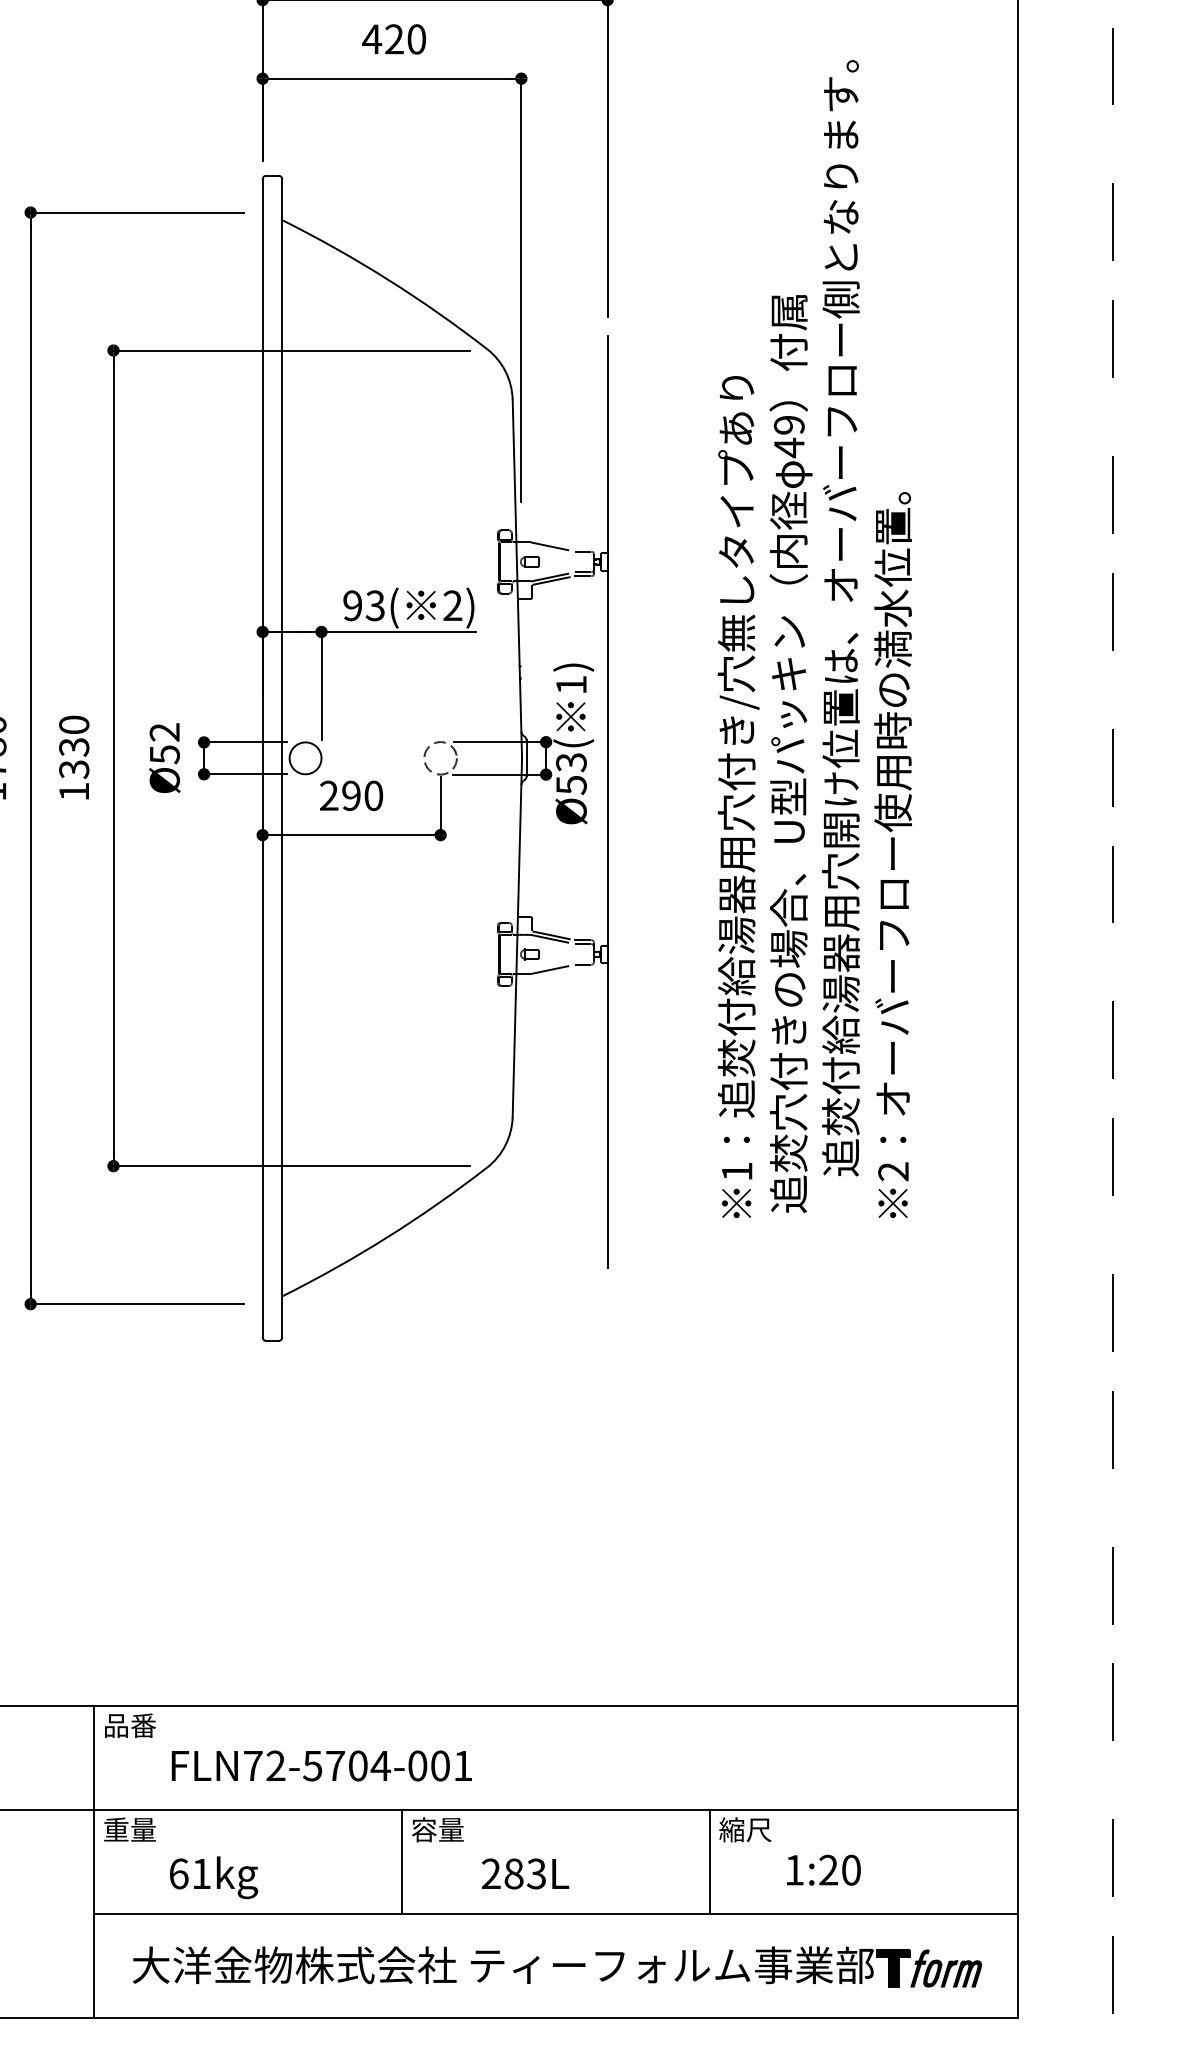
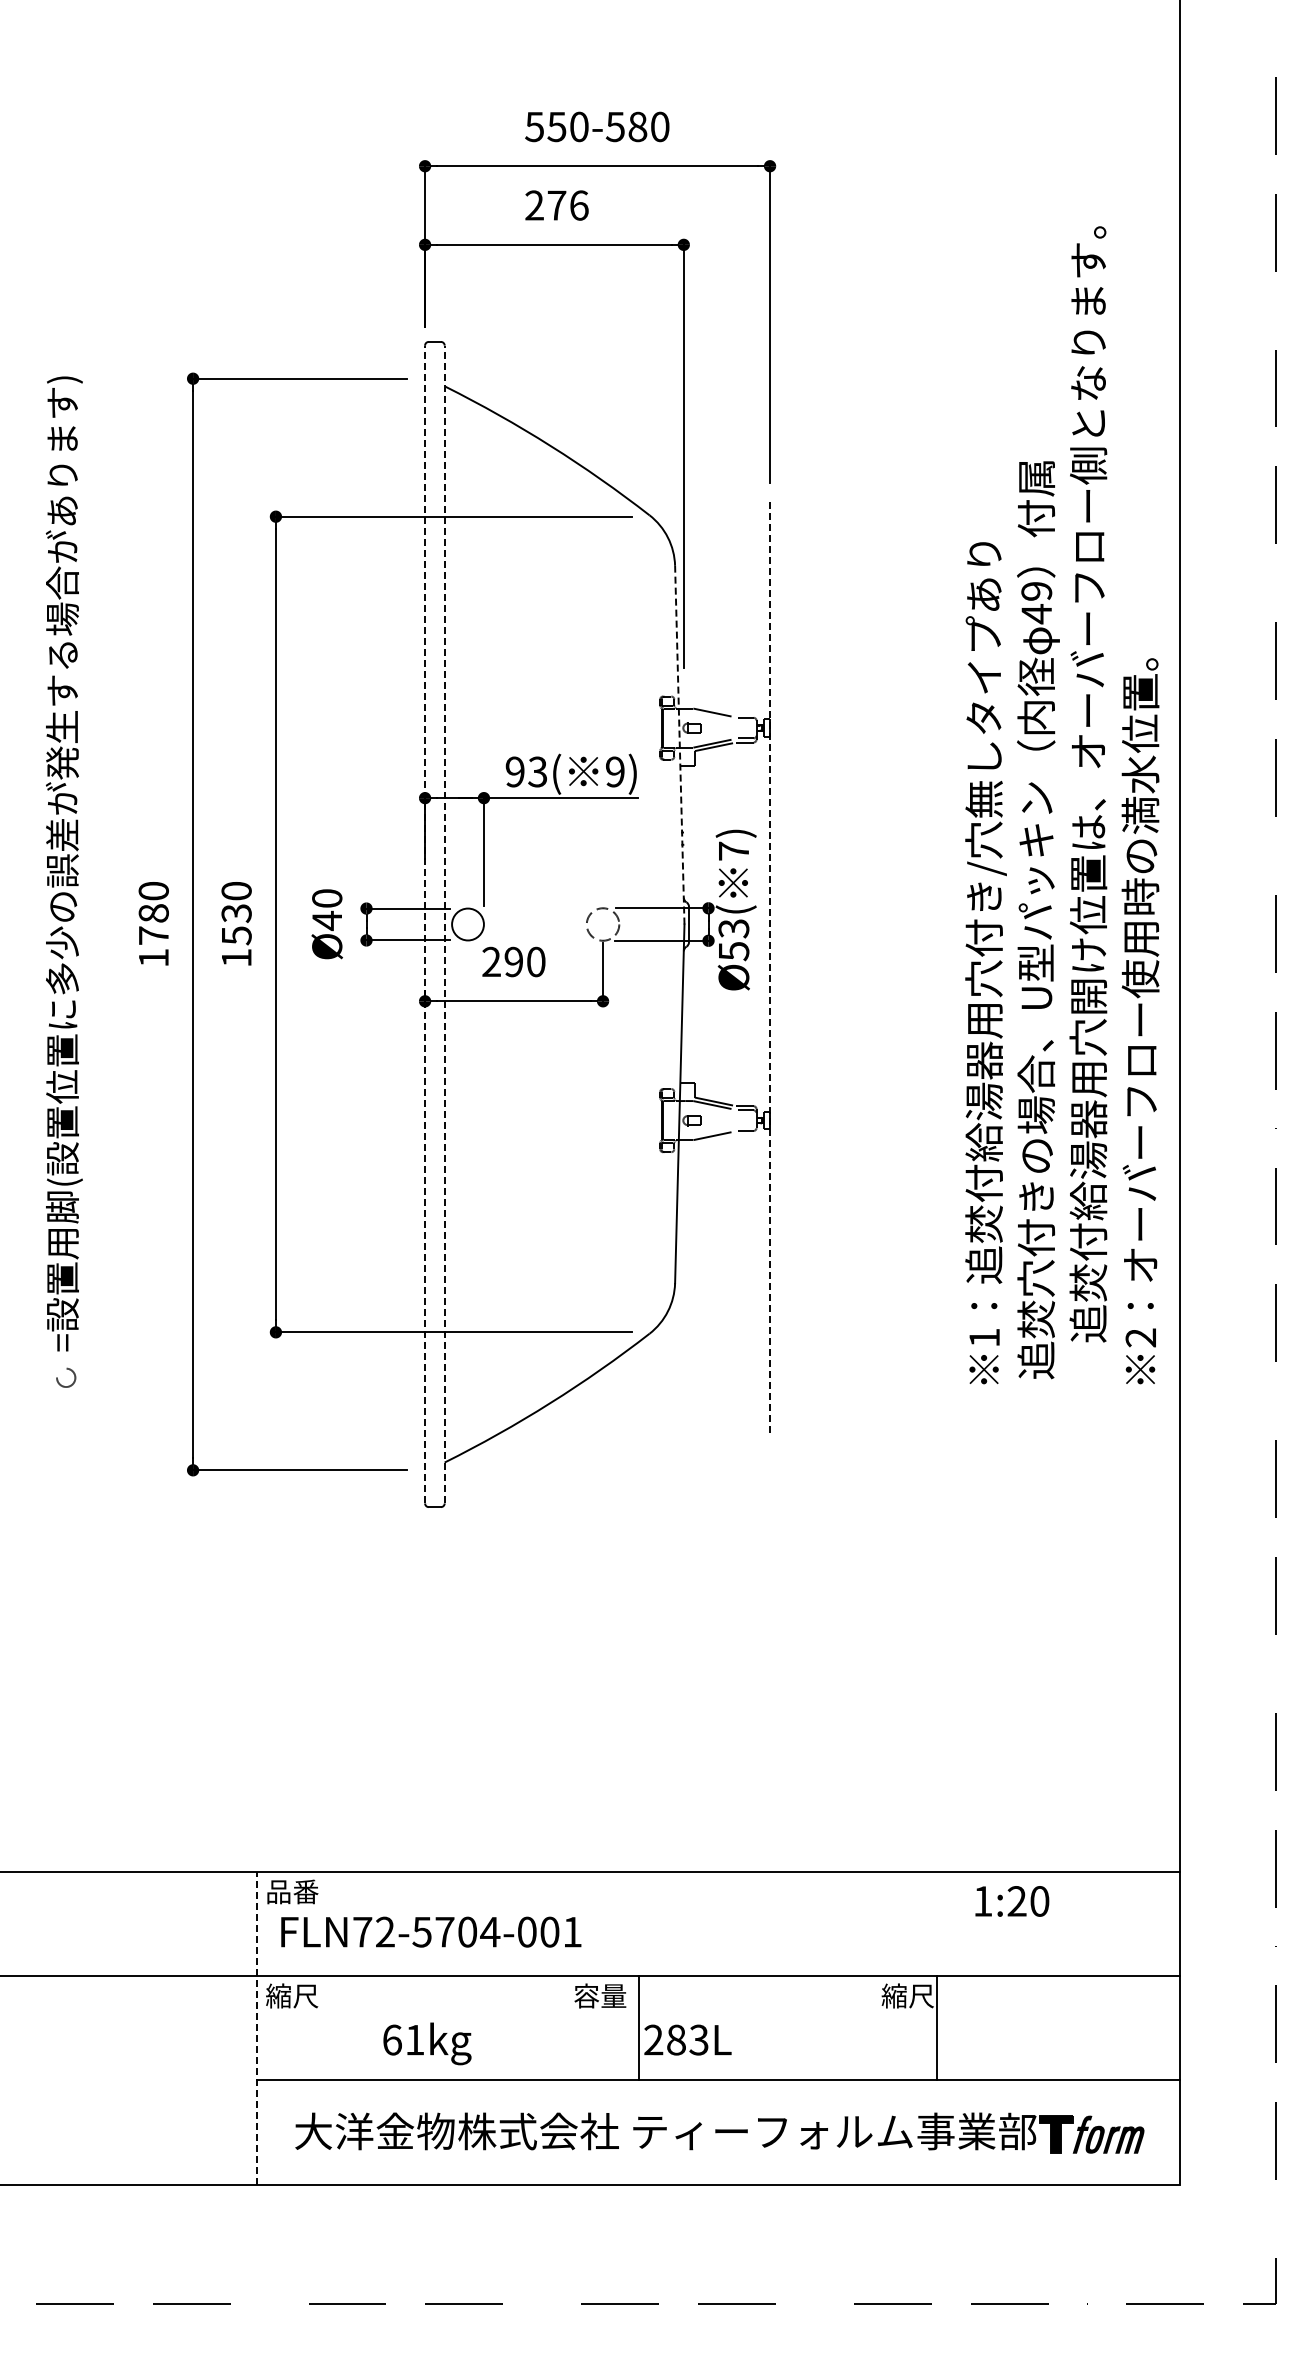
text: (394, 39) -> (556, 205), 420 -> 276
line: (517, 578) -> (679, 744), solid -> dashed
text: (453, 605) -> (615, 771), 2) -> 9)
text: (815, 639) -> (1062, 805), moved
text: (571, 684) -> (733, 850), 1) -> 7)
text: (165, 744) -> (327, 910), Ø52 -> Ø40
line: (263, 758) -> (425, 924), solid -> dashed
line: (282, 758) -> (444, 924), solid -> dashed
text: (74, 769) -> (236, 935), 1330 -> 1530
line: (608, 802) -> (770, 968), solid -> dashed
text: (322, 1765) -> (431, 1931), moved
text: (130, 1829) -> (292, 1995), 重量 -> 縮尺
line: (94, 1861) -> (256, 2027), solid -> dashed
line: (402, 1862) -> (639, 2028), moved
line: (710, 1862) -> (937, 2028), moved
text: (824, 1870) -> (1012, 1901), moved
text: (214, 1877) -> (427, 2043), moved

